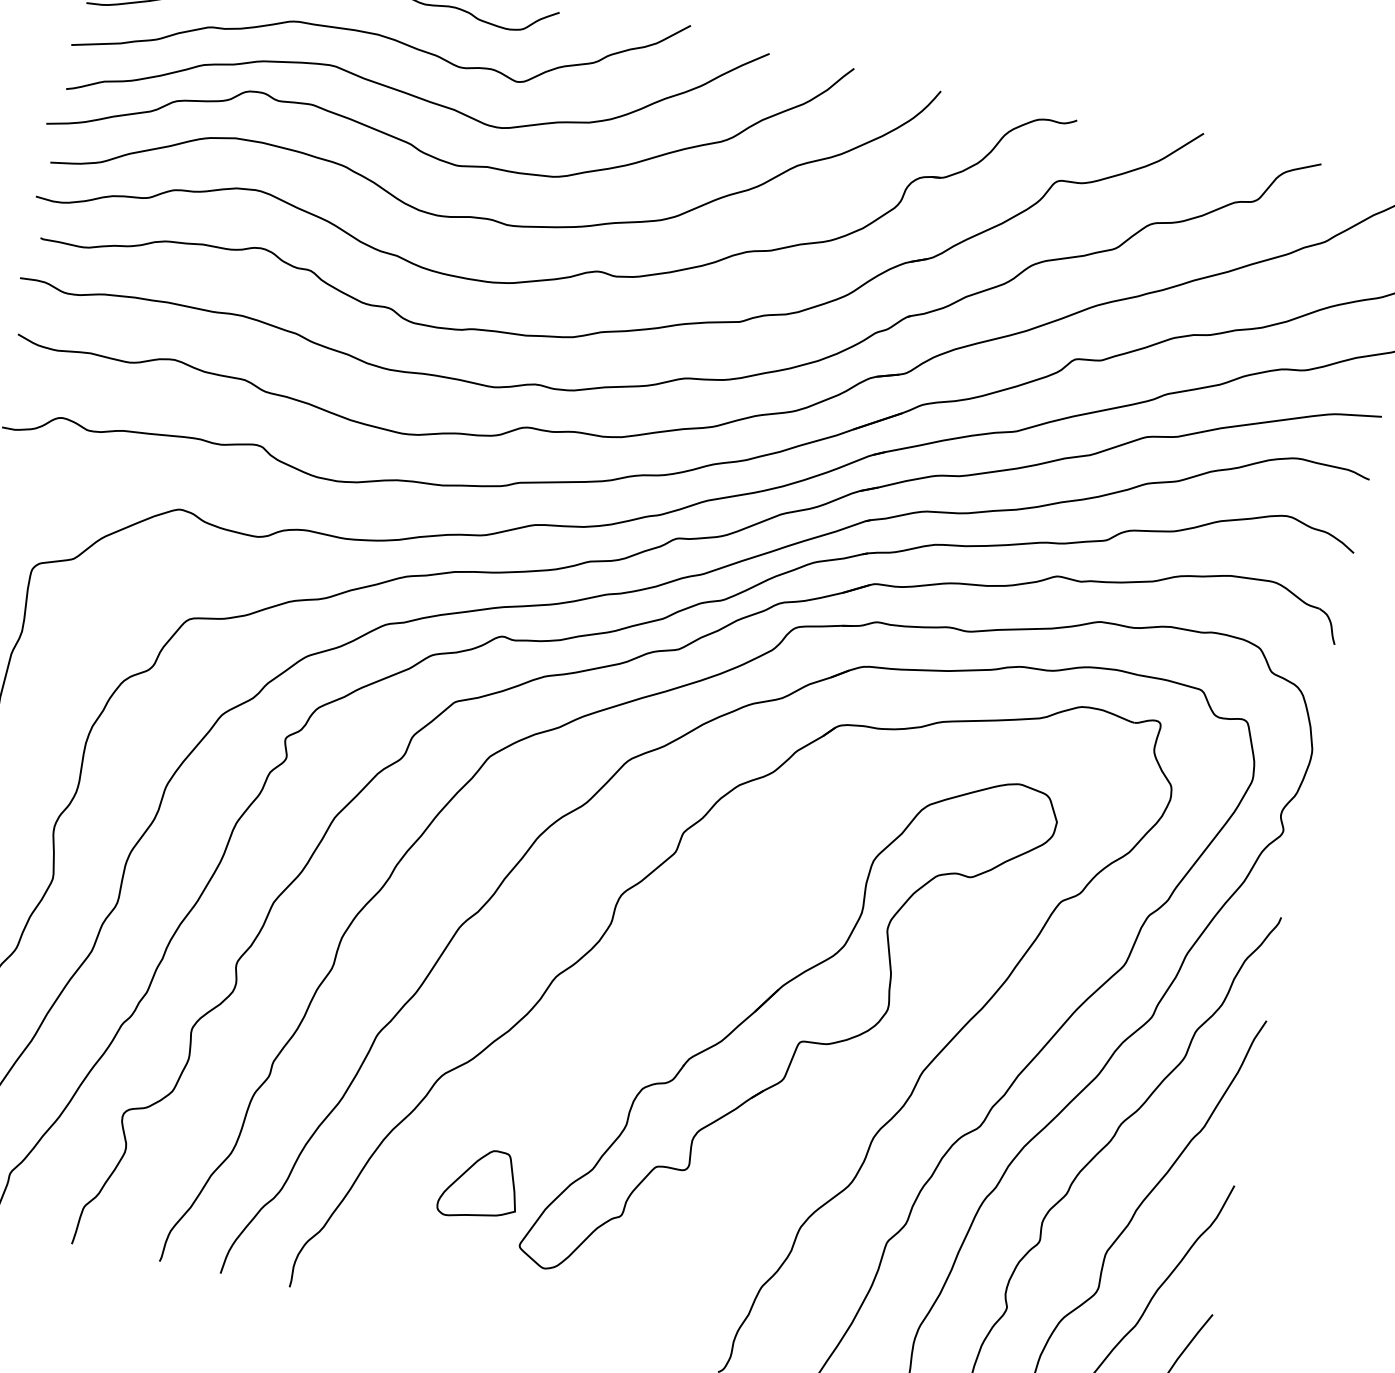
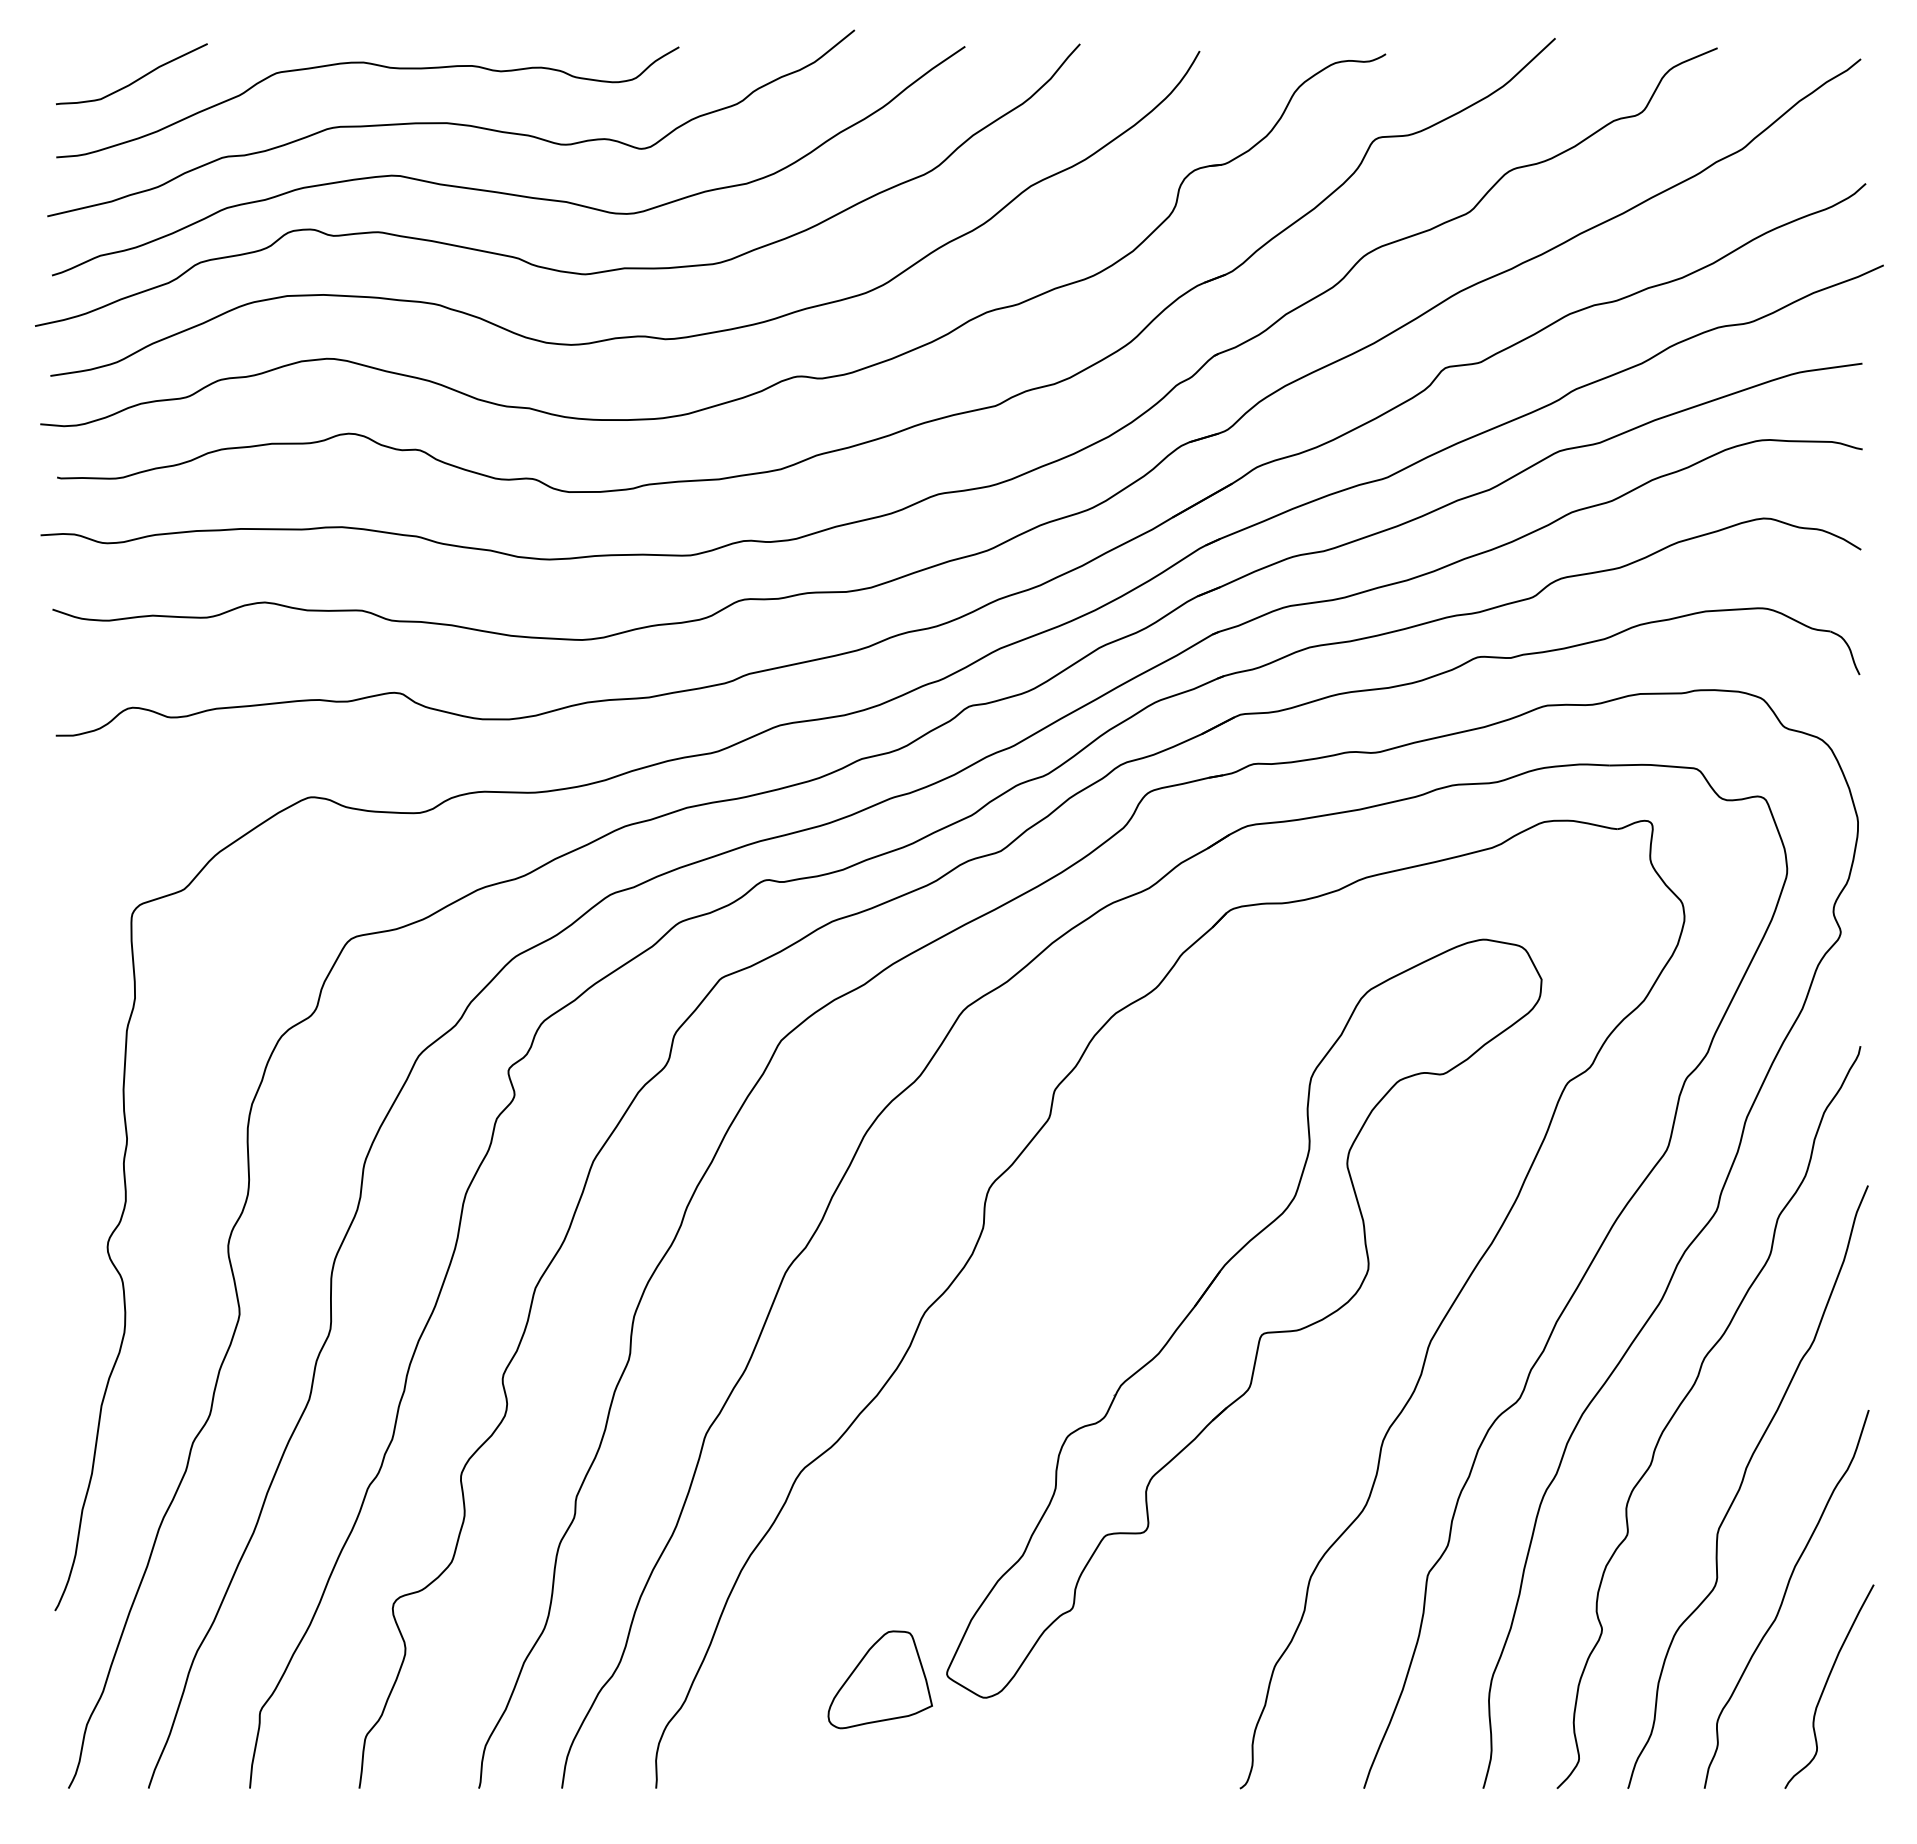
part: (480, 1184) -> (879, 1679), moved

